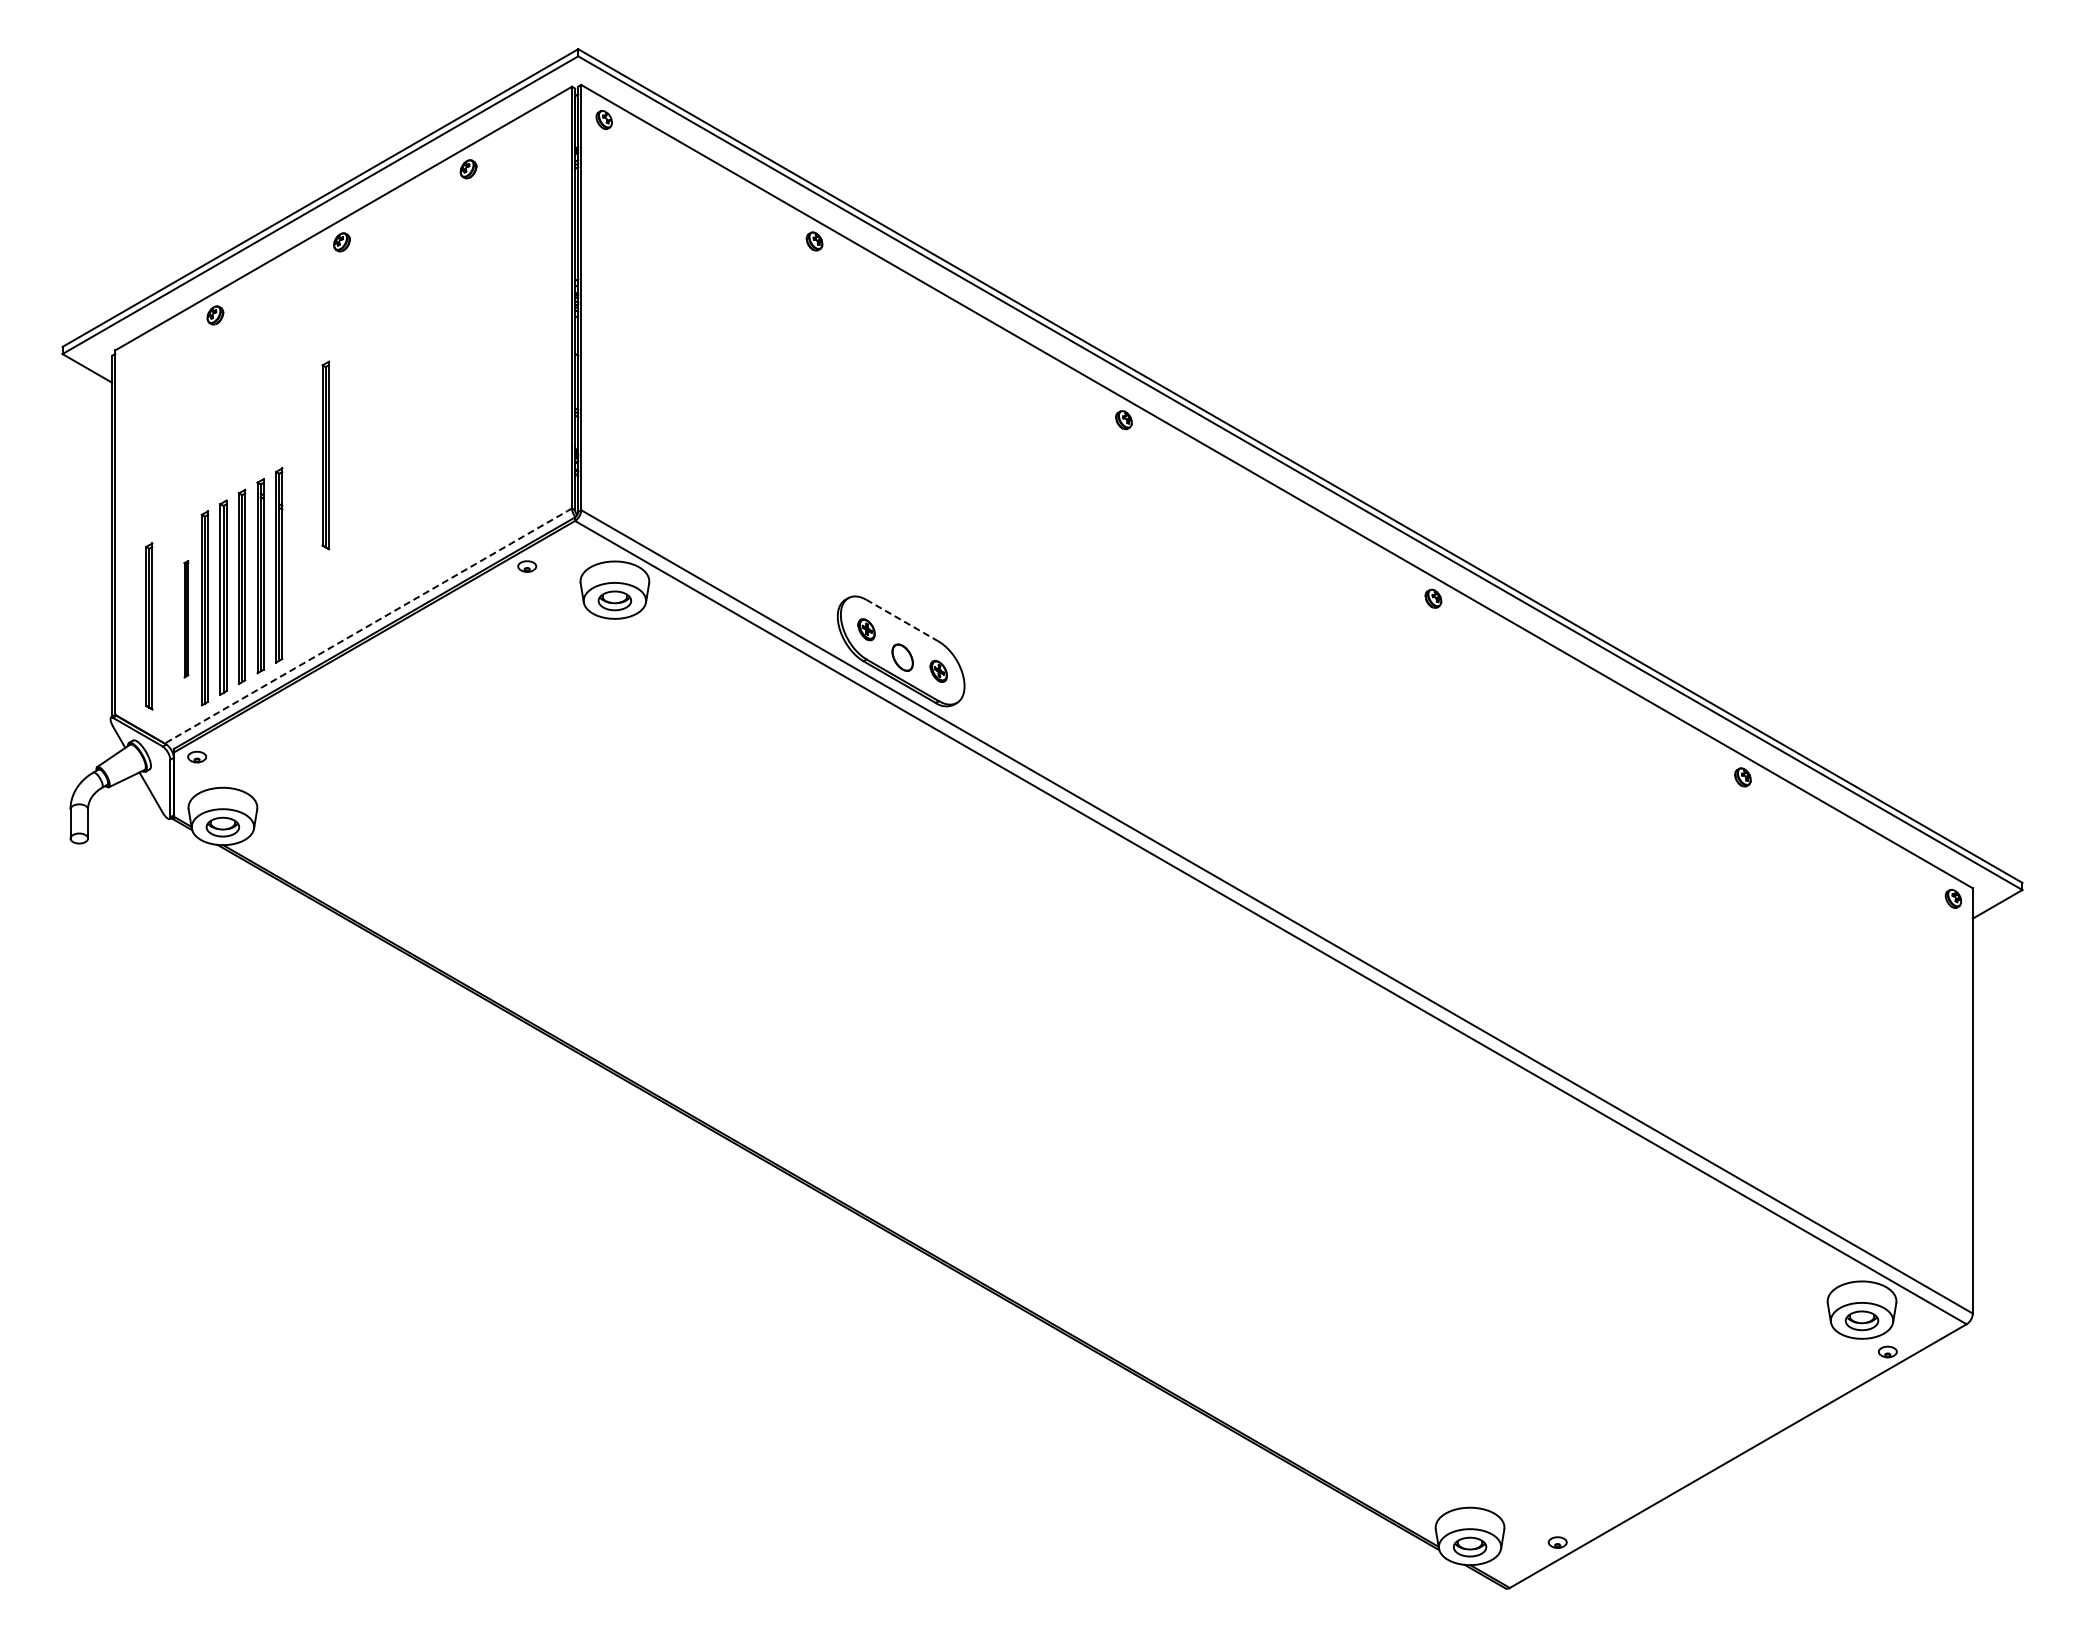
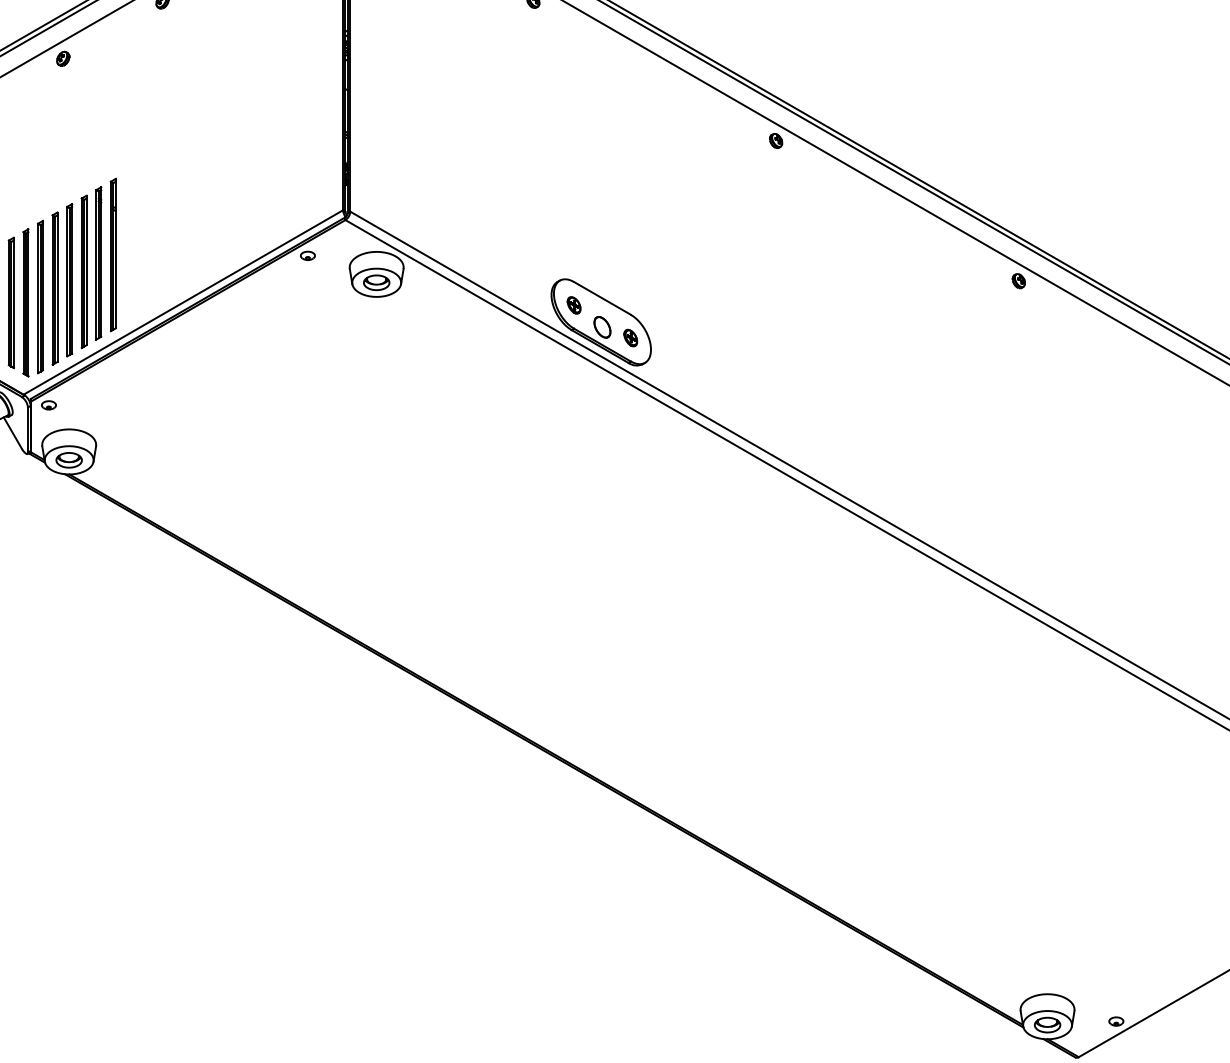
part: (325, 455) -> (25, 302), moved
part: (186, 619) -> (40, 297), size x1.67
line: (902, 620) -> (602, 298), dashed -> solid
line: (367, 626) -> (182, 302), dashed -> solid

